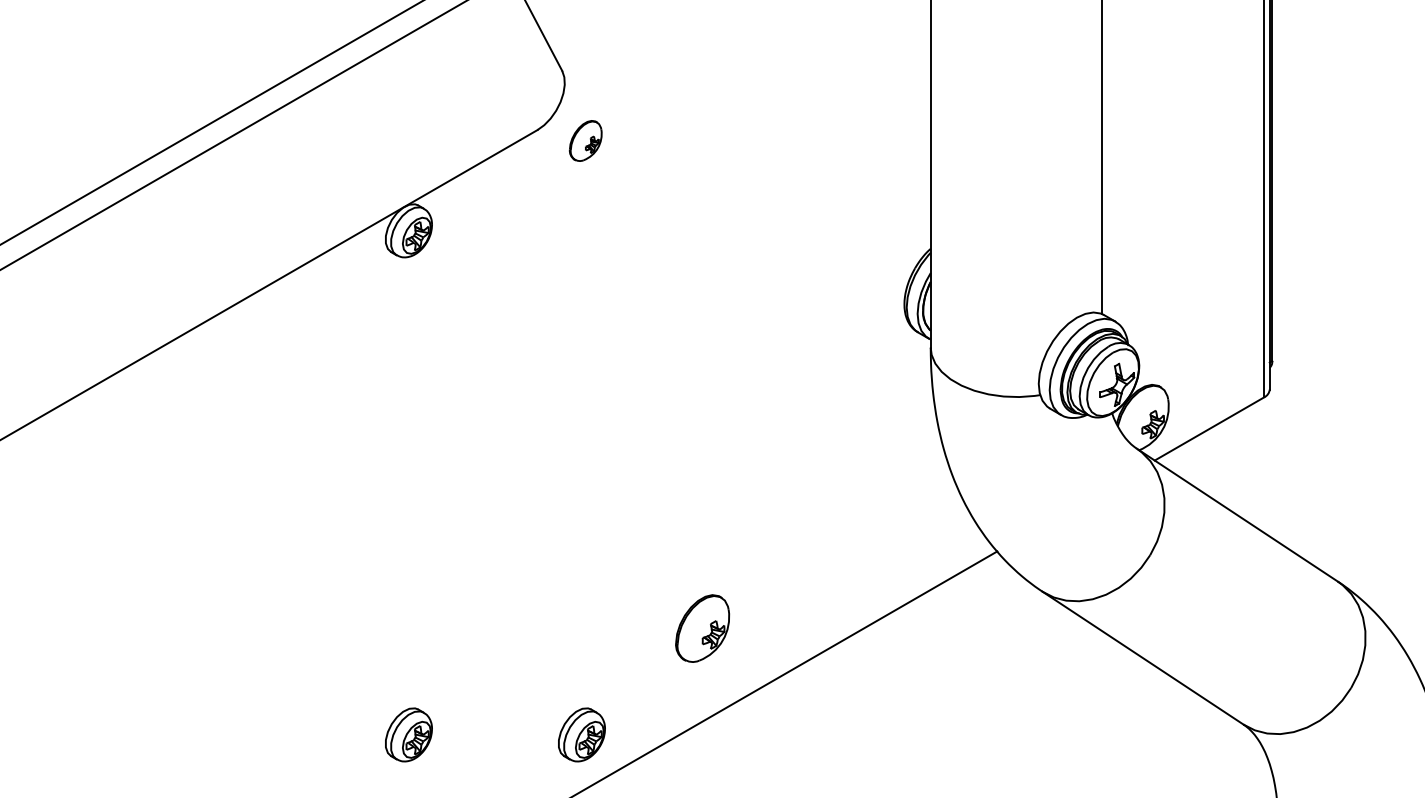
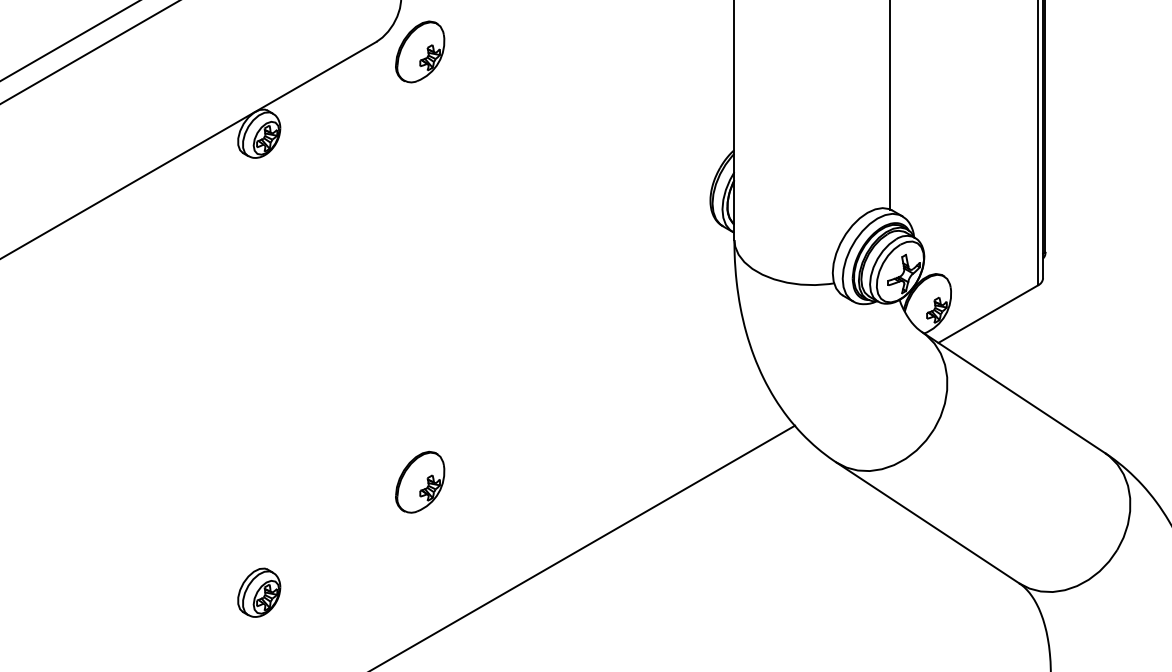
part: (585, 140) -> (420, 51), size x1.67
part: (702, 628) -> (420, 482), moved
part: (581, 734) -> (416, 592), removed

